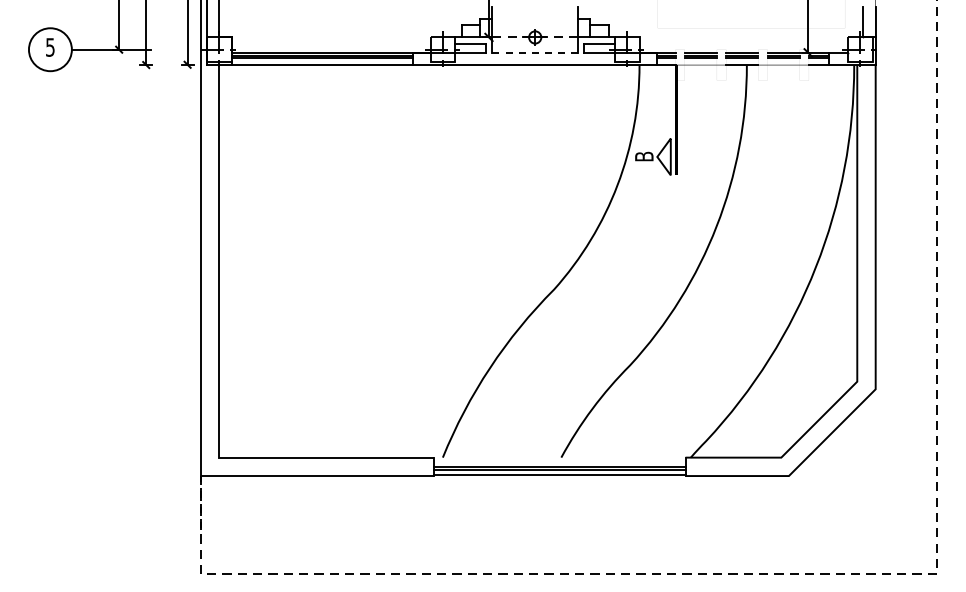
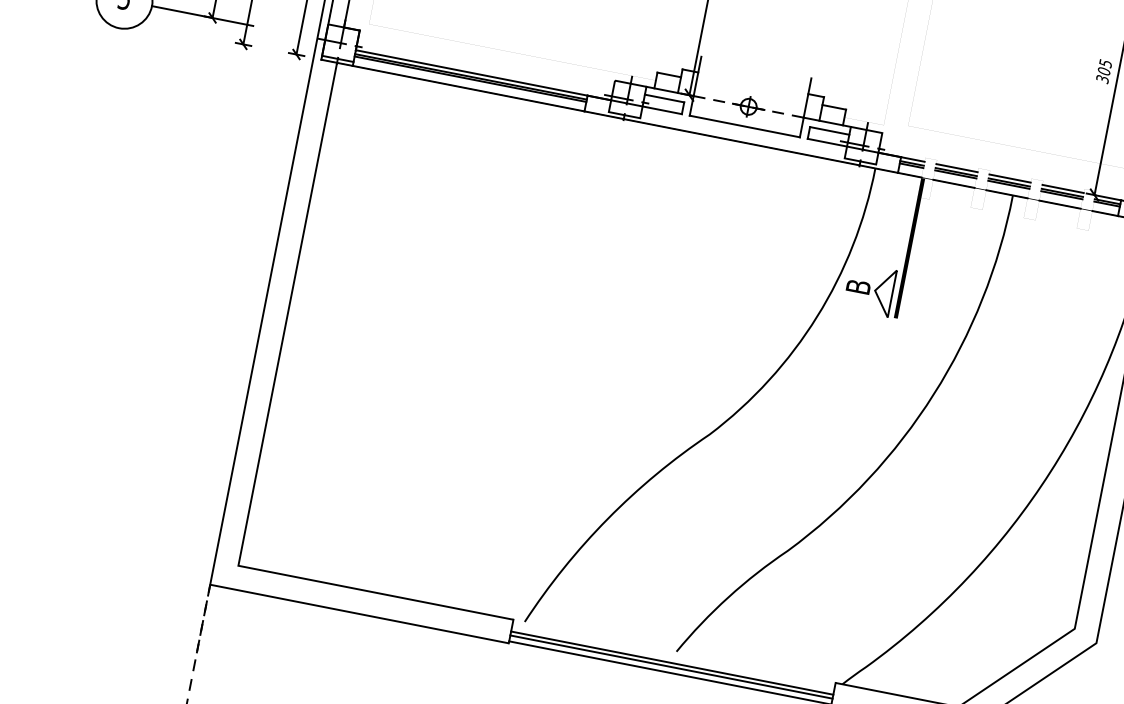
line: (535, 52) -> (745, 126), dashed -> solid
line: (700, 65) -> (953, 184), added
line: (783, 65) -> (1059, 205), added

